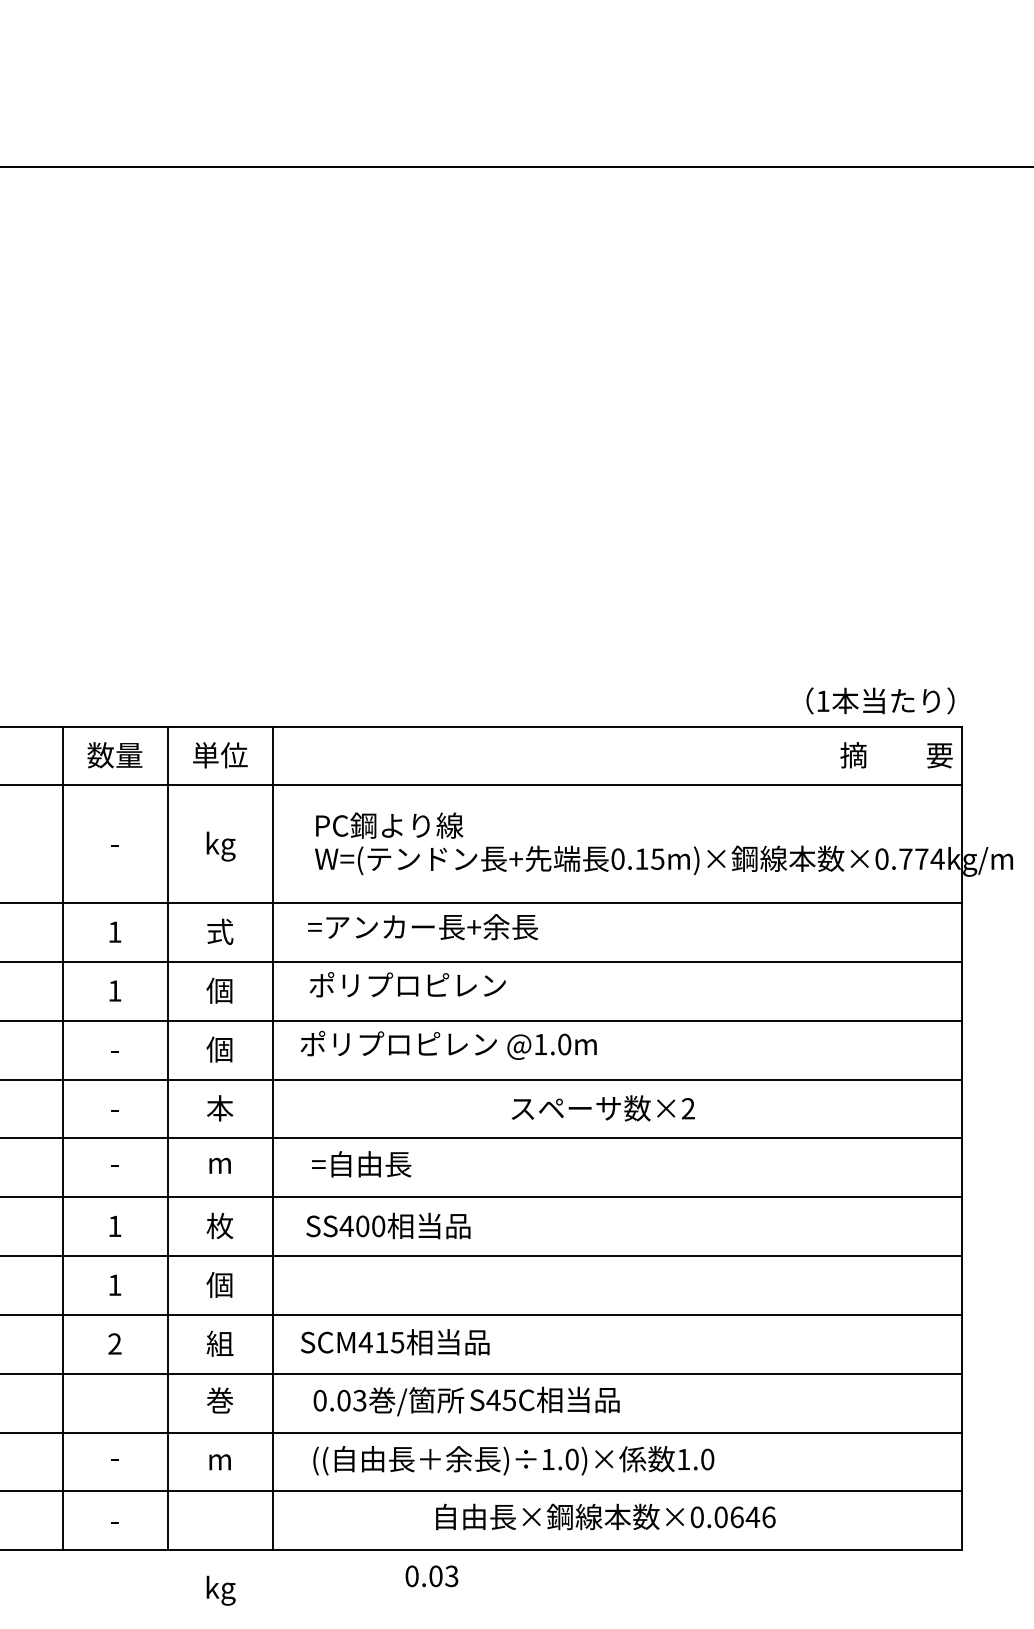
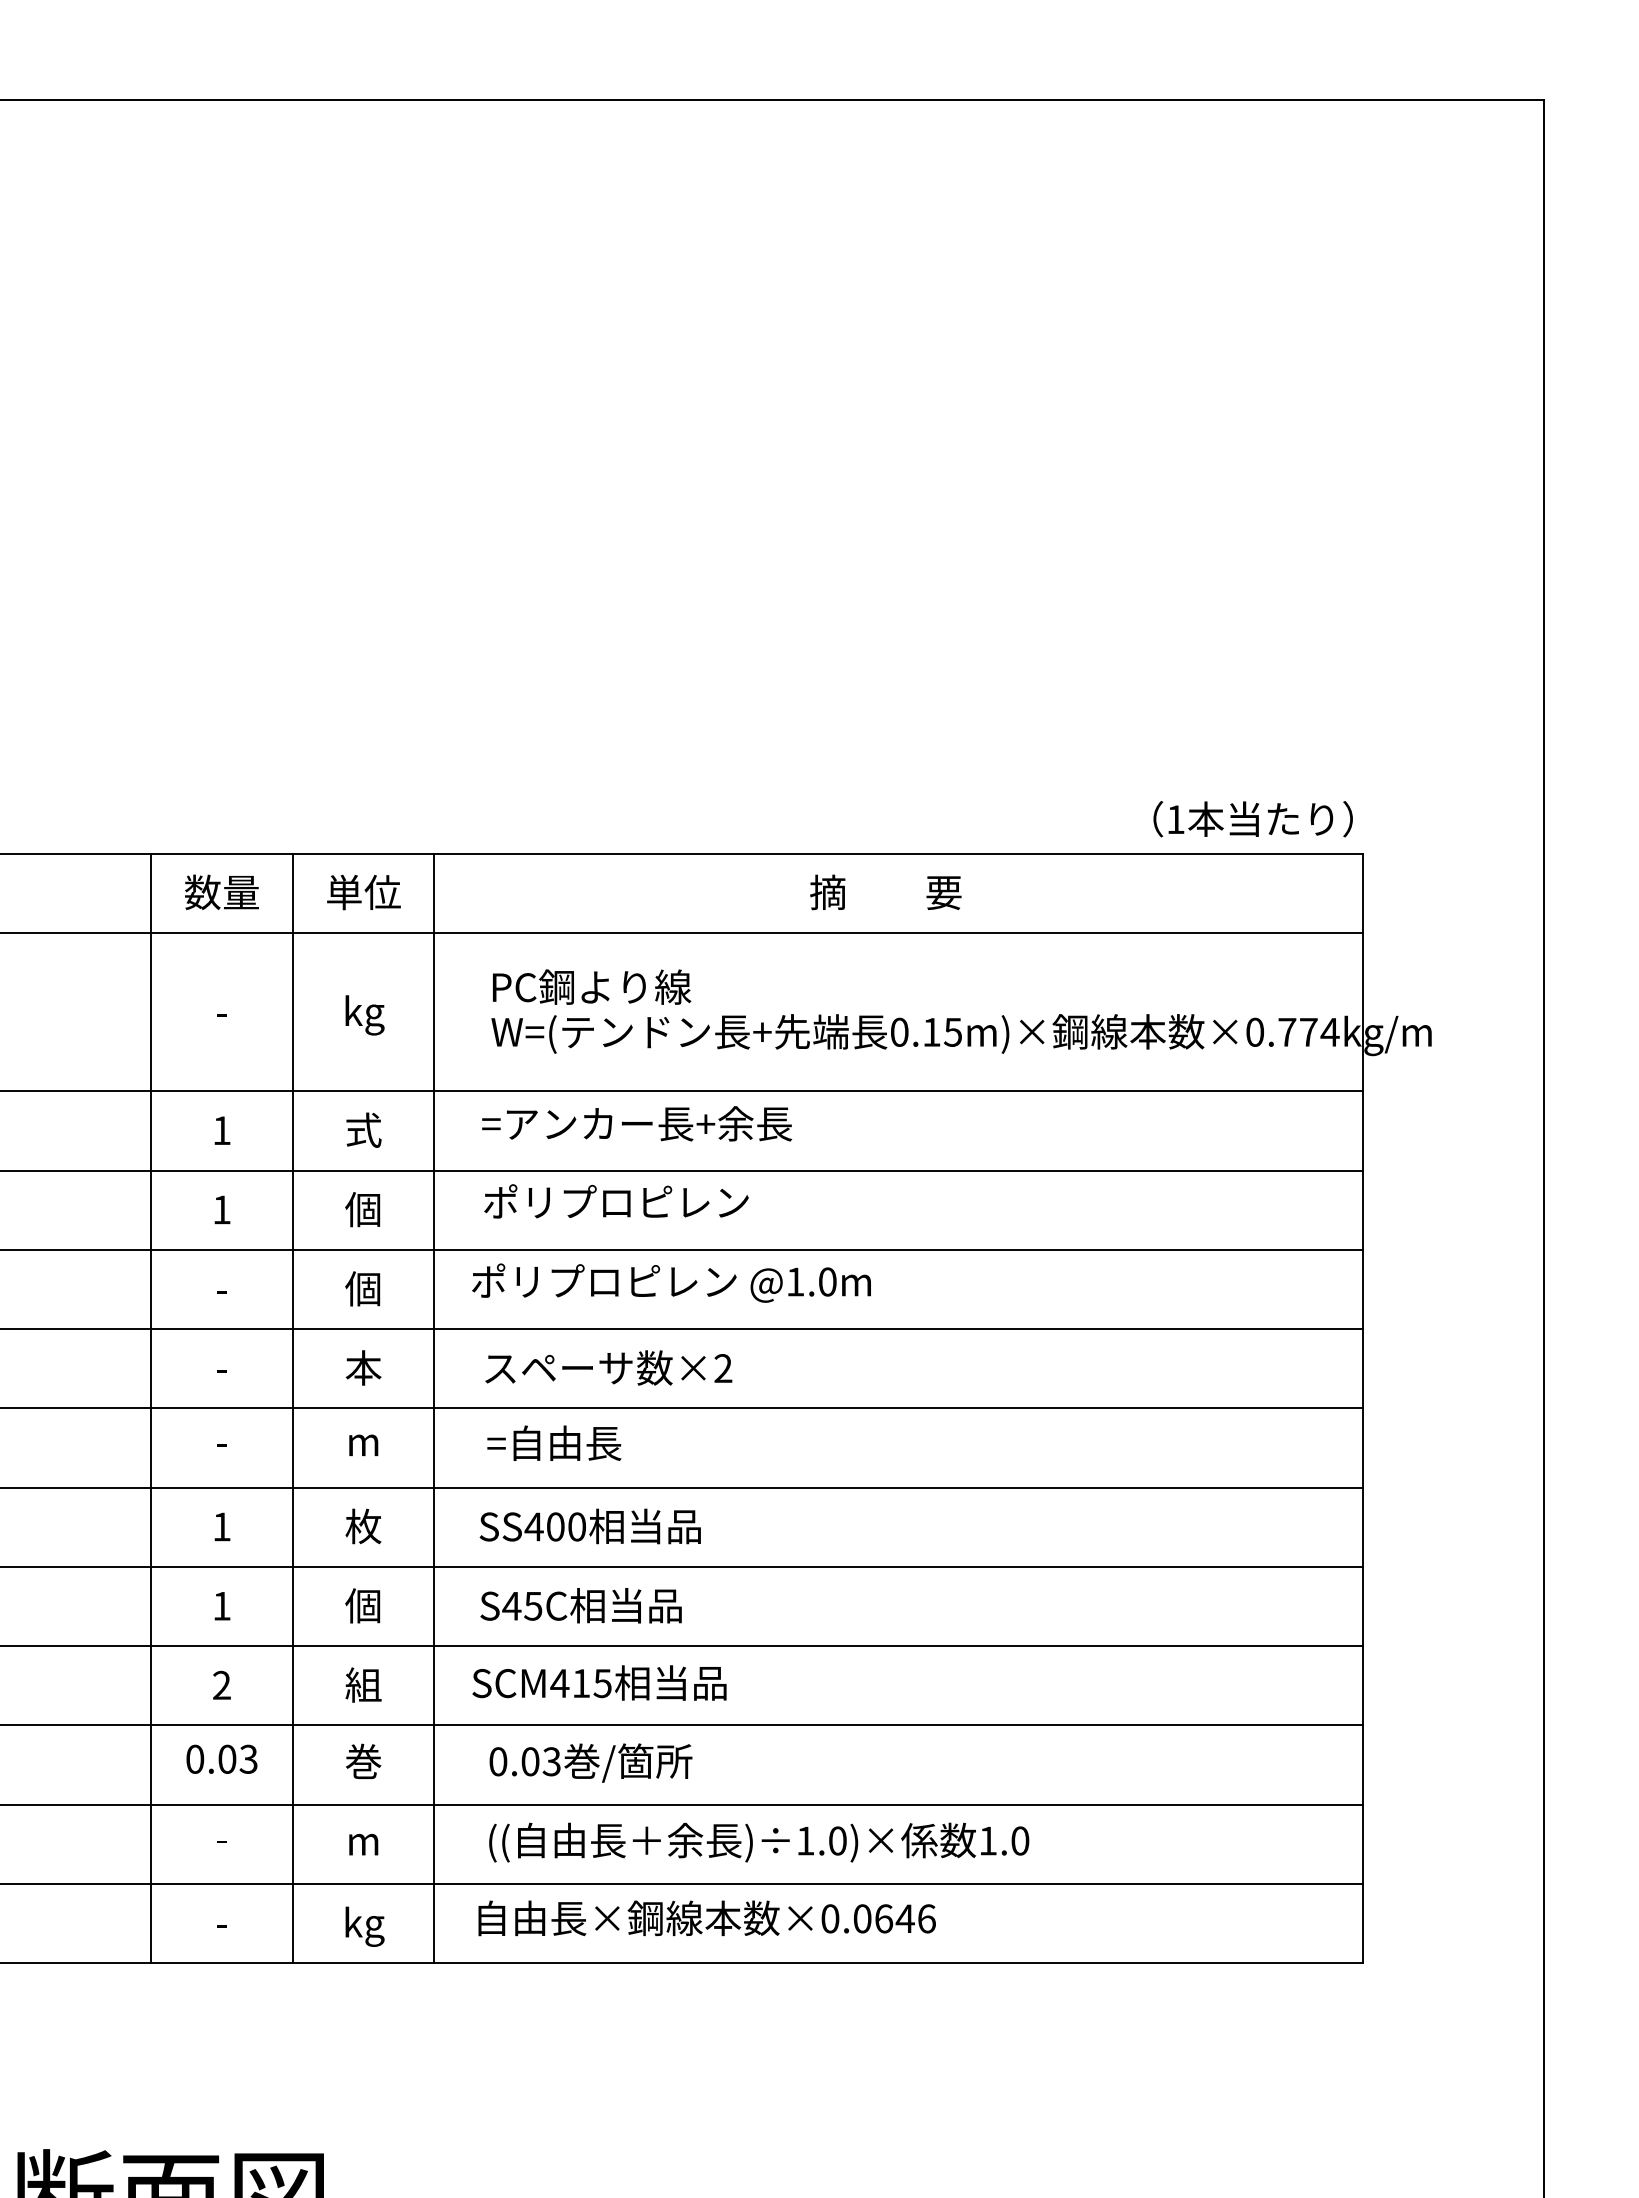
text: (896, 755) -> (885, 892), moved
text: (603, 1108) -> (608, 1367), moved
text: (544, 1399) -> (580, 1605), moved
text: (605, 1517) -> (706, 1918), moved
text: (431, 1575) -> (221, 1758), moved
text: (220, 1590) -> (364, 1926), moved

